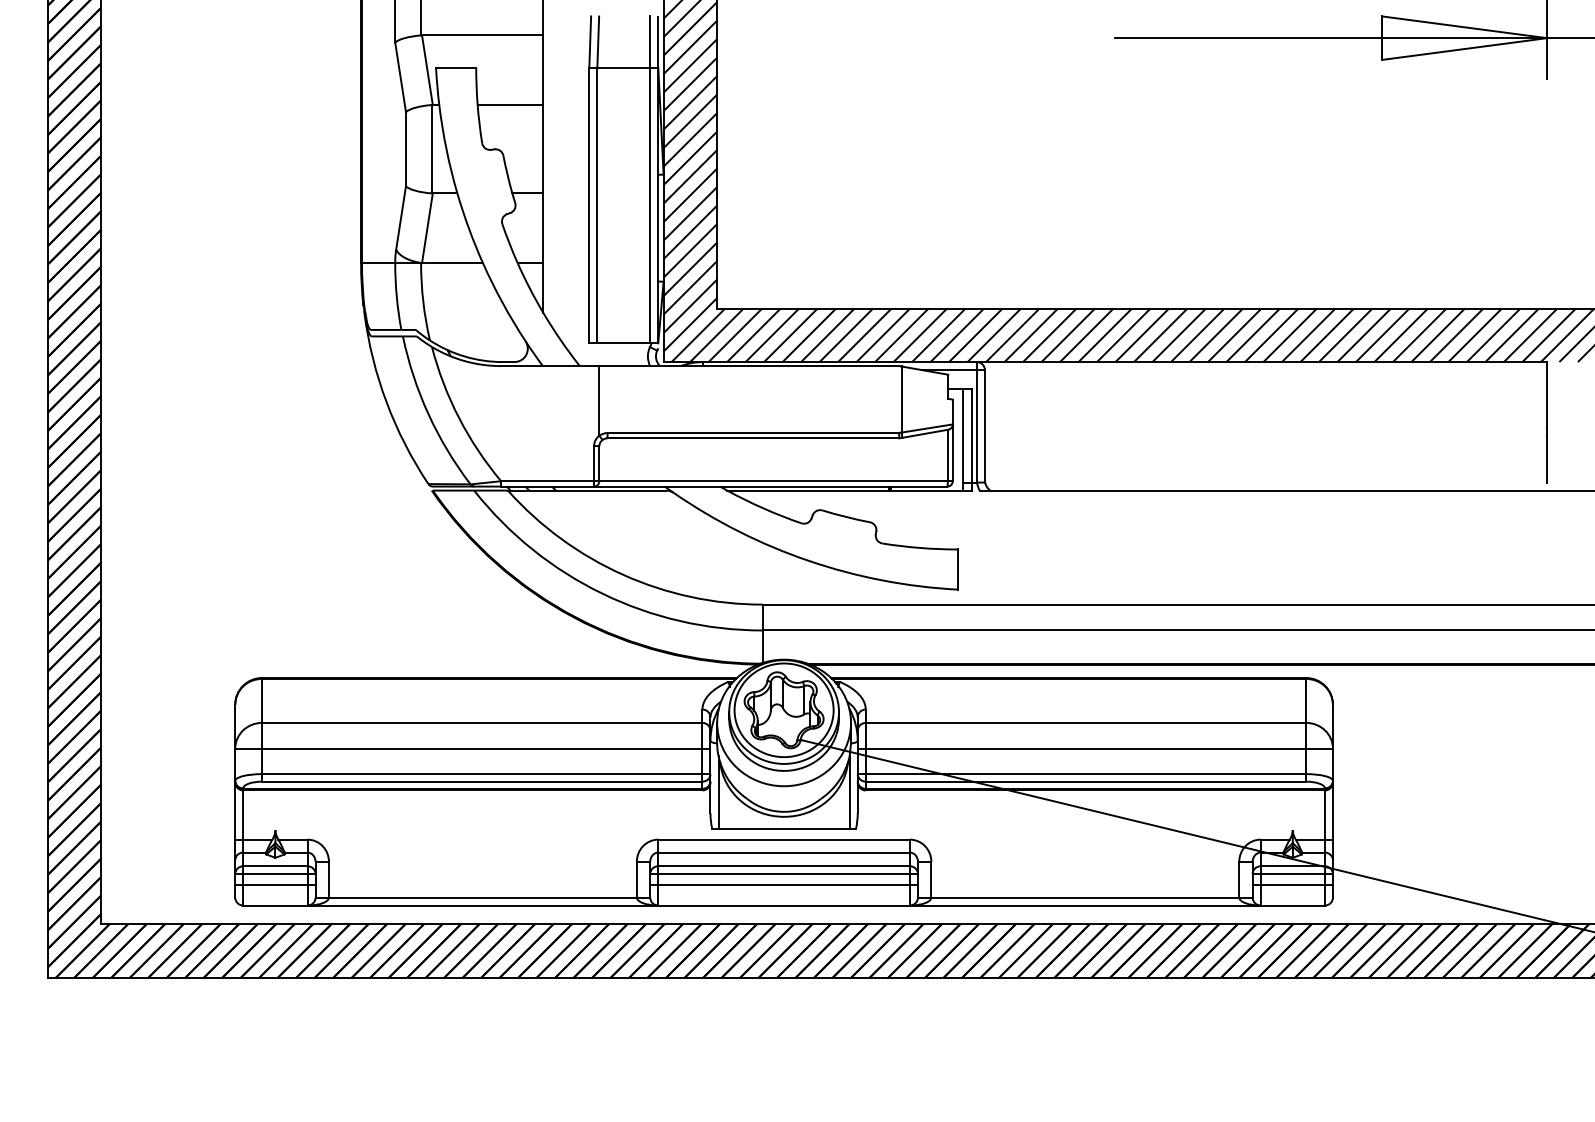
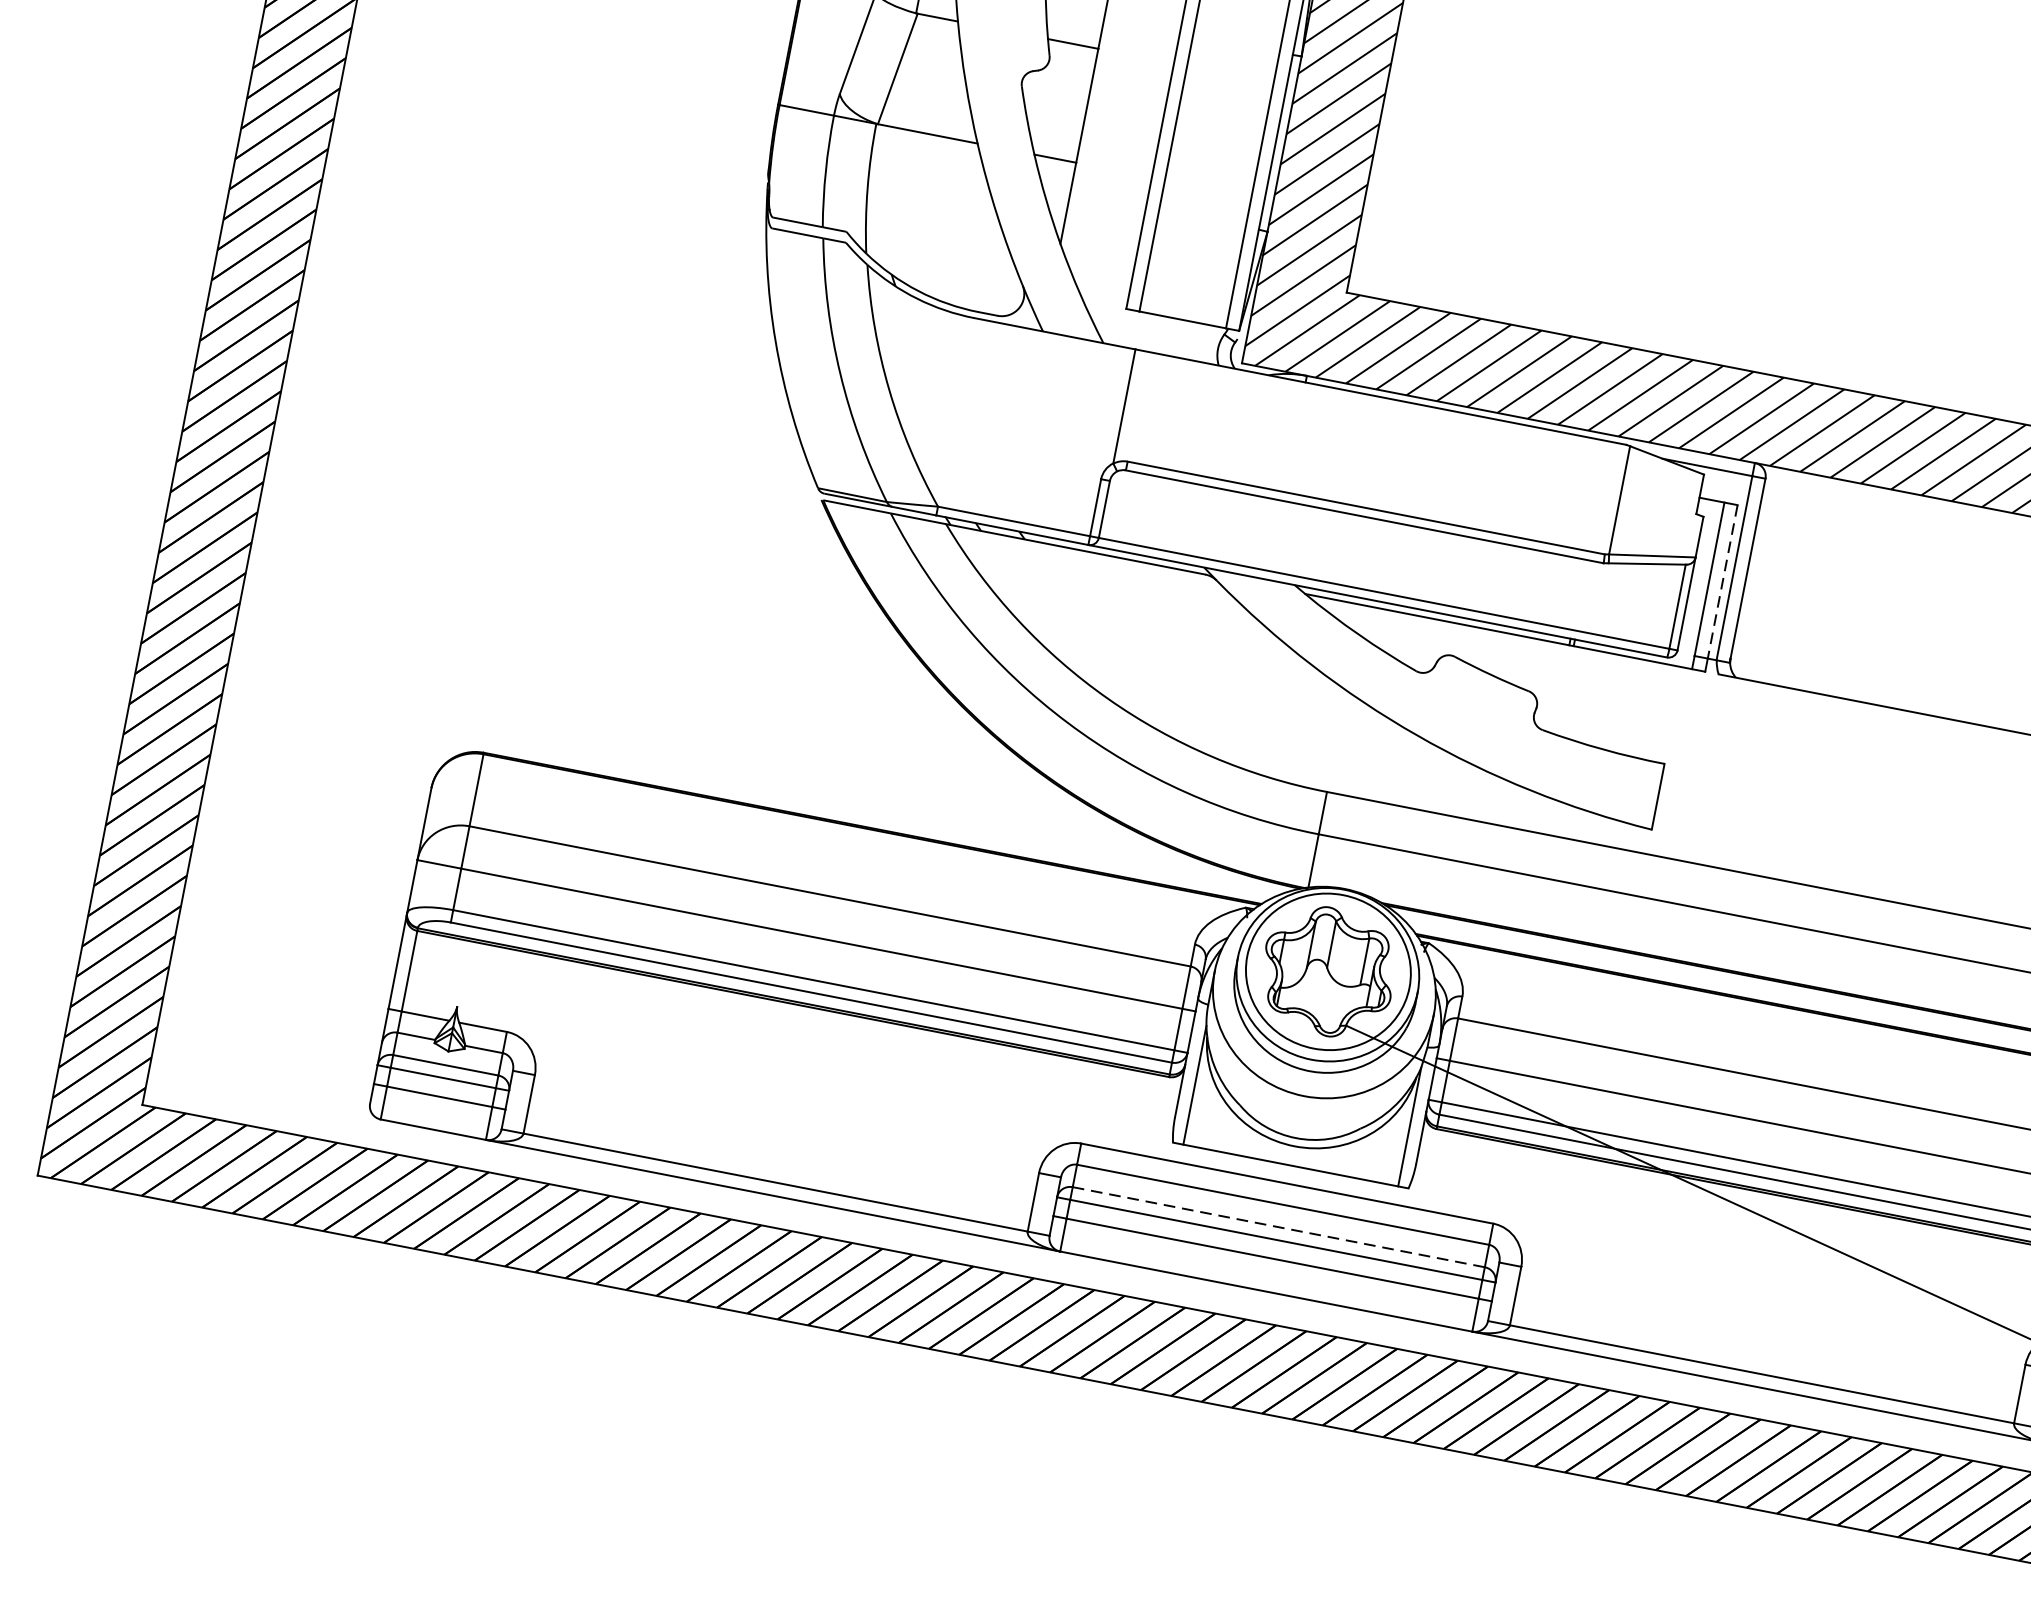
line: (971, 435) -> (1722, 581), solid -> dashed
line: (784, 866) -> (1279, 1227), solid -> dashed

